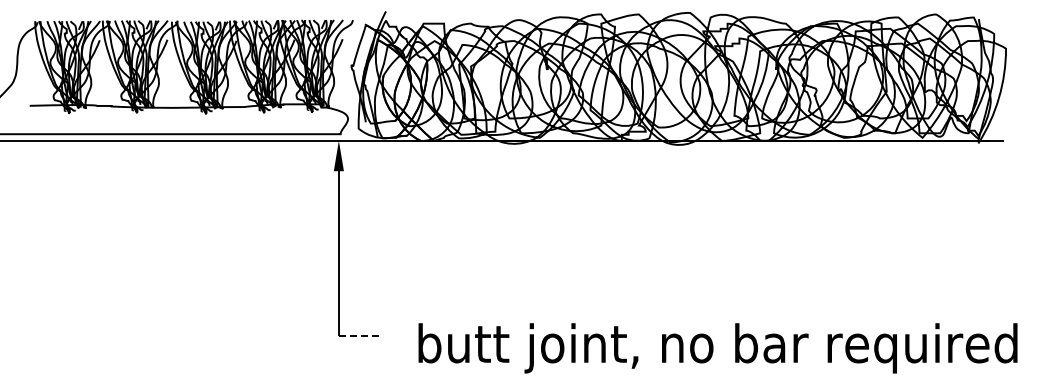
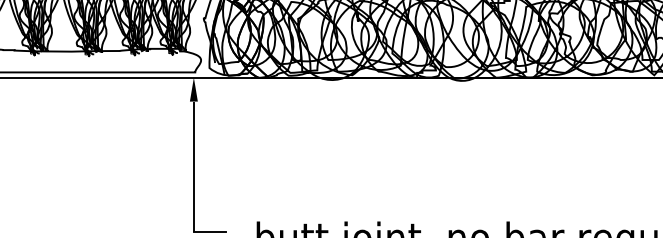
line: (359, 336) -> (210, 231), dashed -> solid

